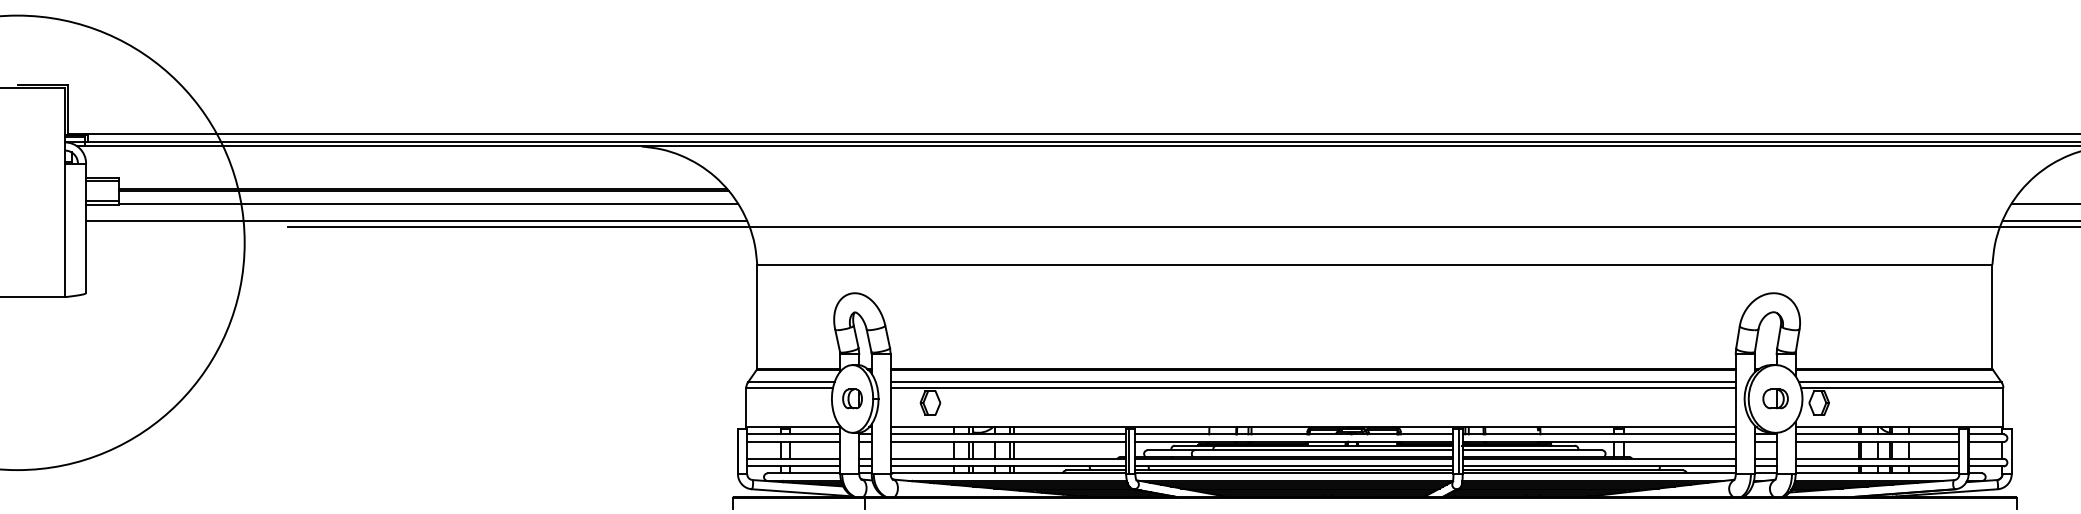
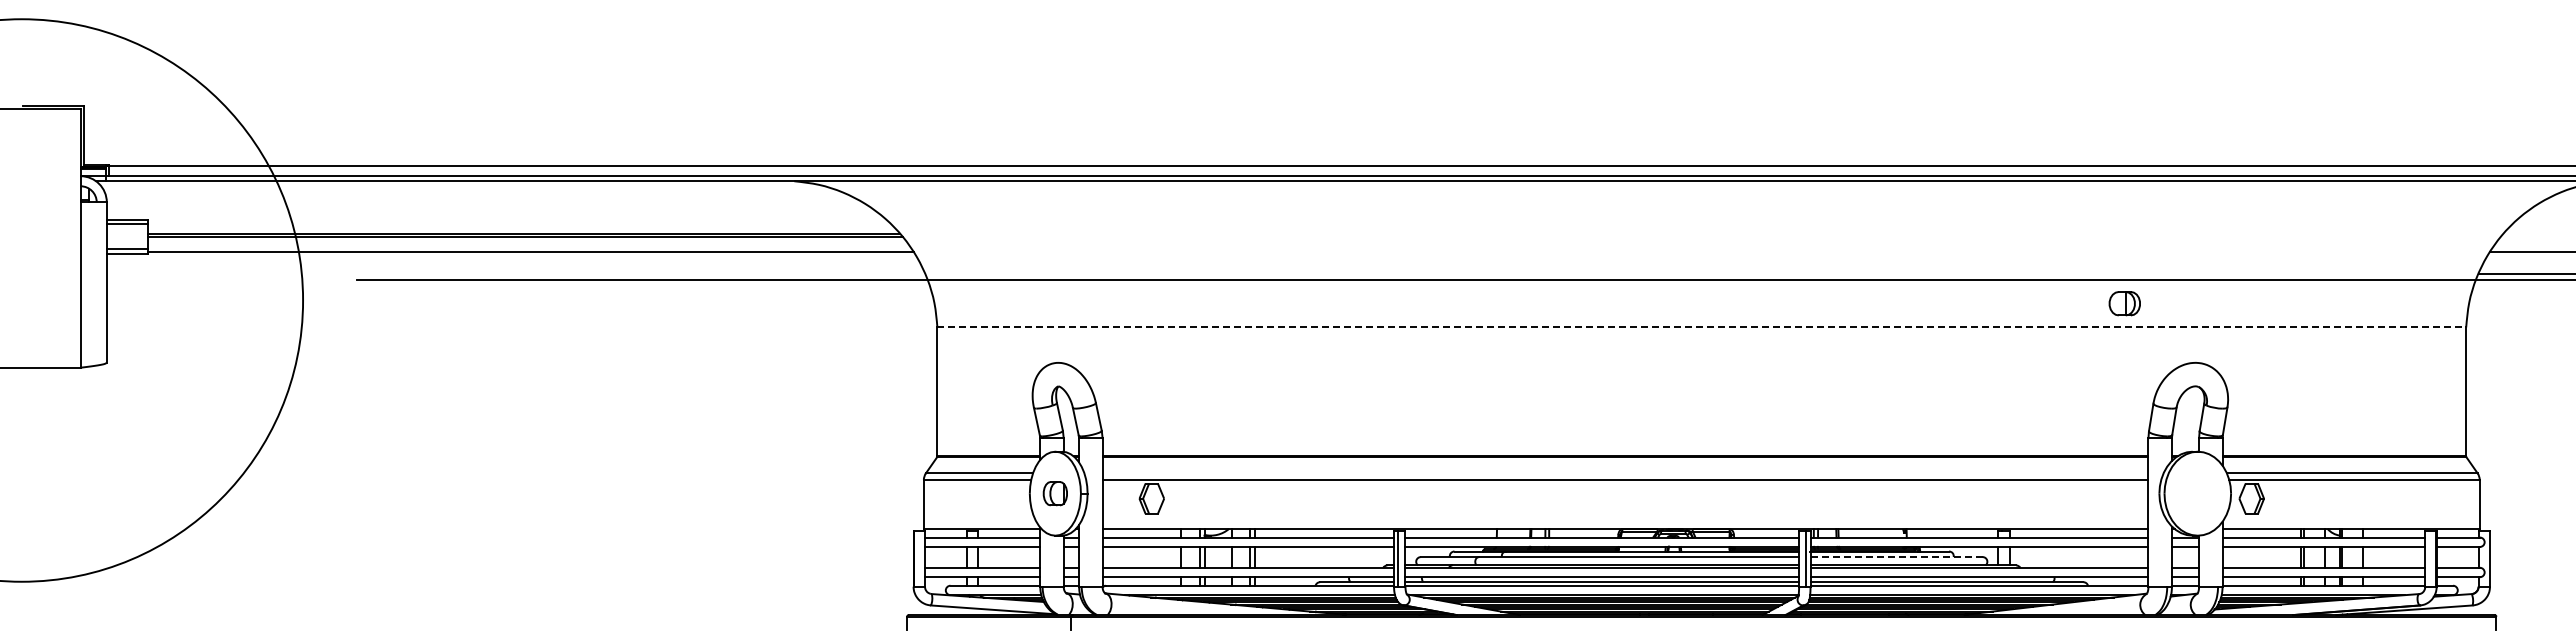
line: (416, 221) -> (515, 273), removed
line: (1375, 264) -> (1702, 327), solid -> dashed
line: (1313, 382) -> (1625, 473), removed
part: (1775, 398) -> (2124, 303), moved
line: (1532, 450) -> (1896, 557), solid -> dashed

